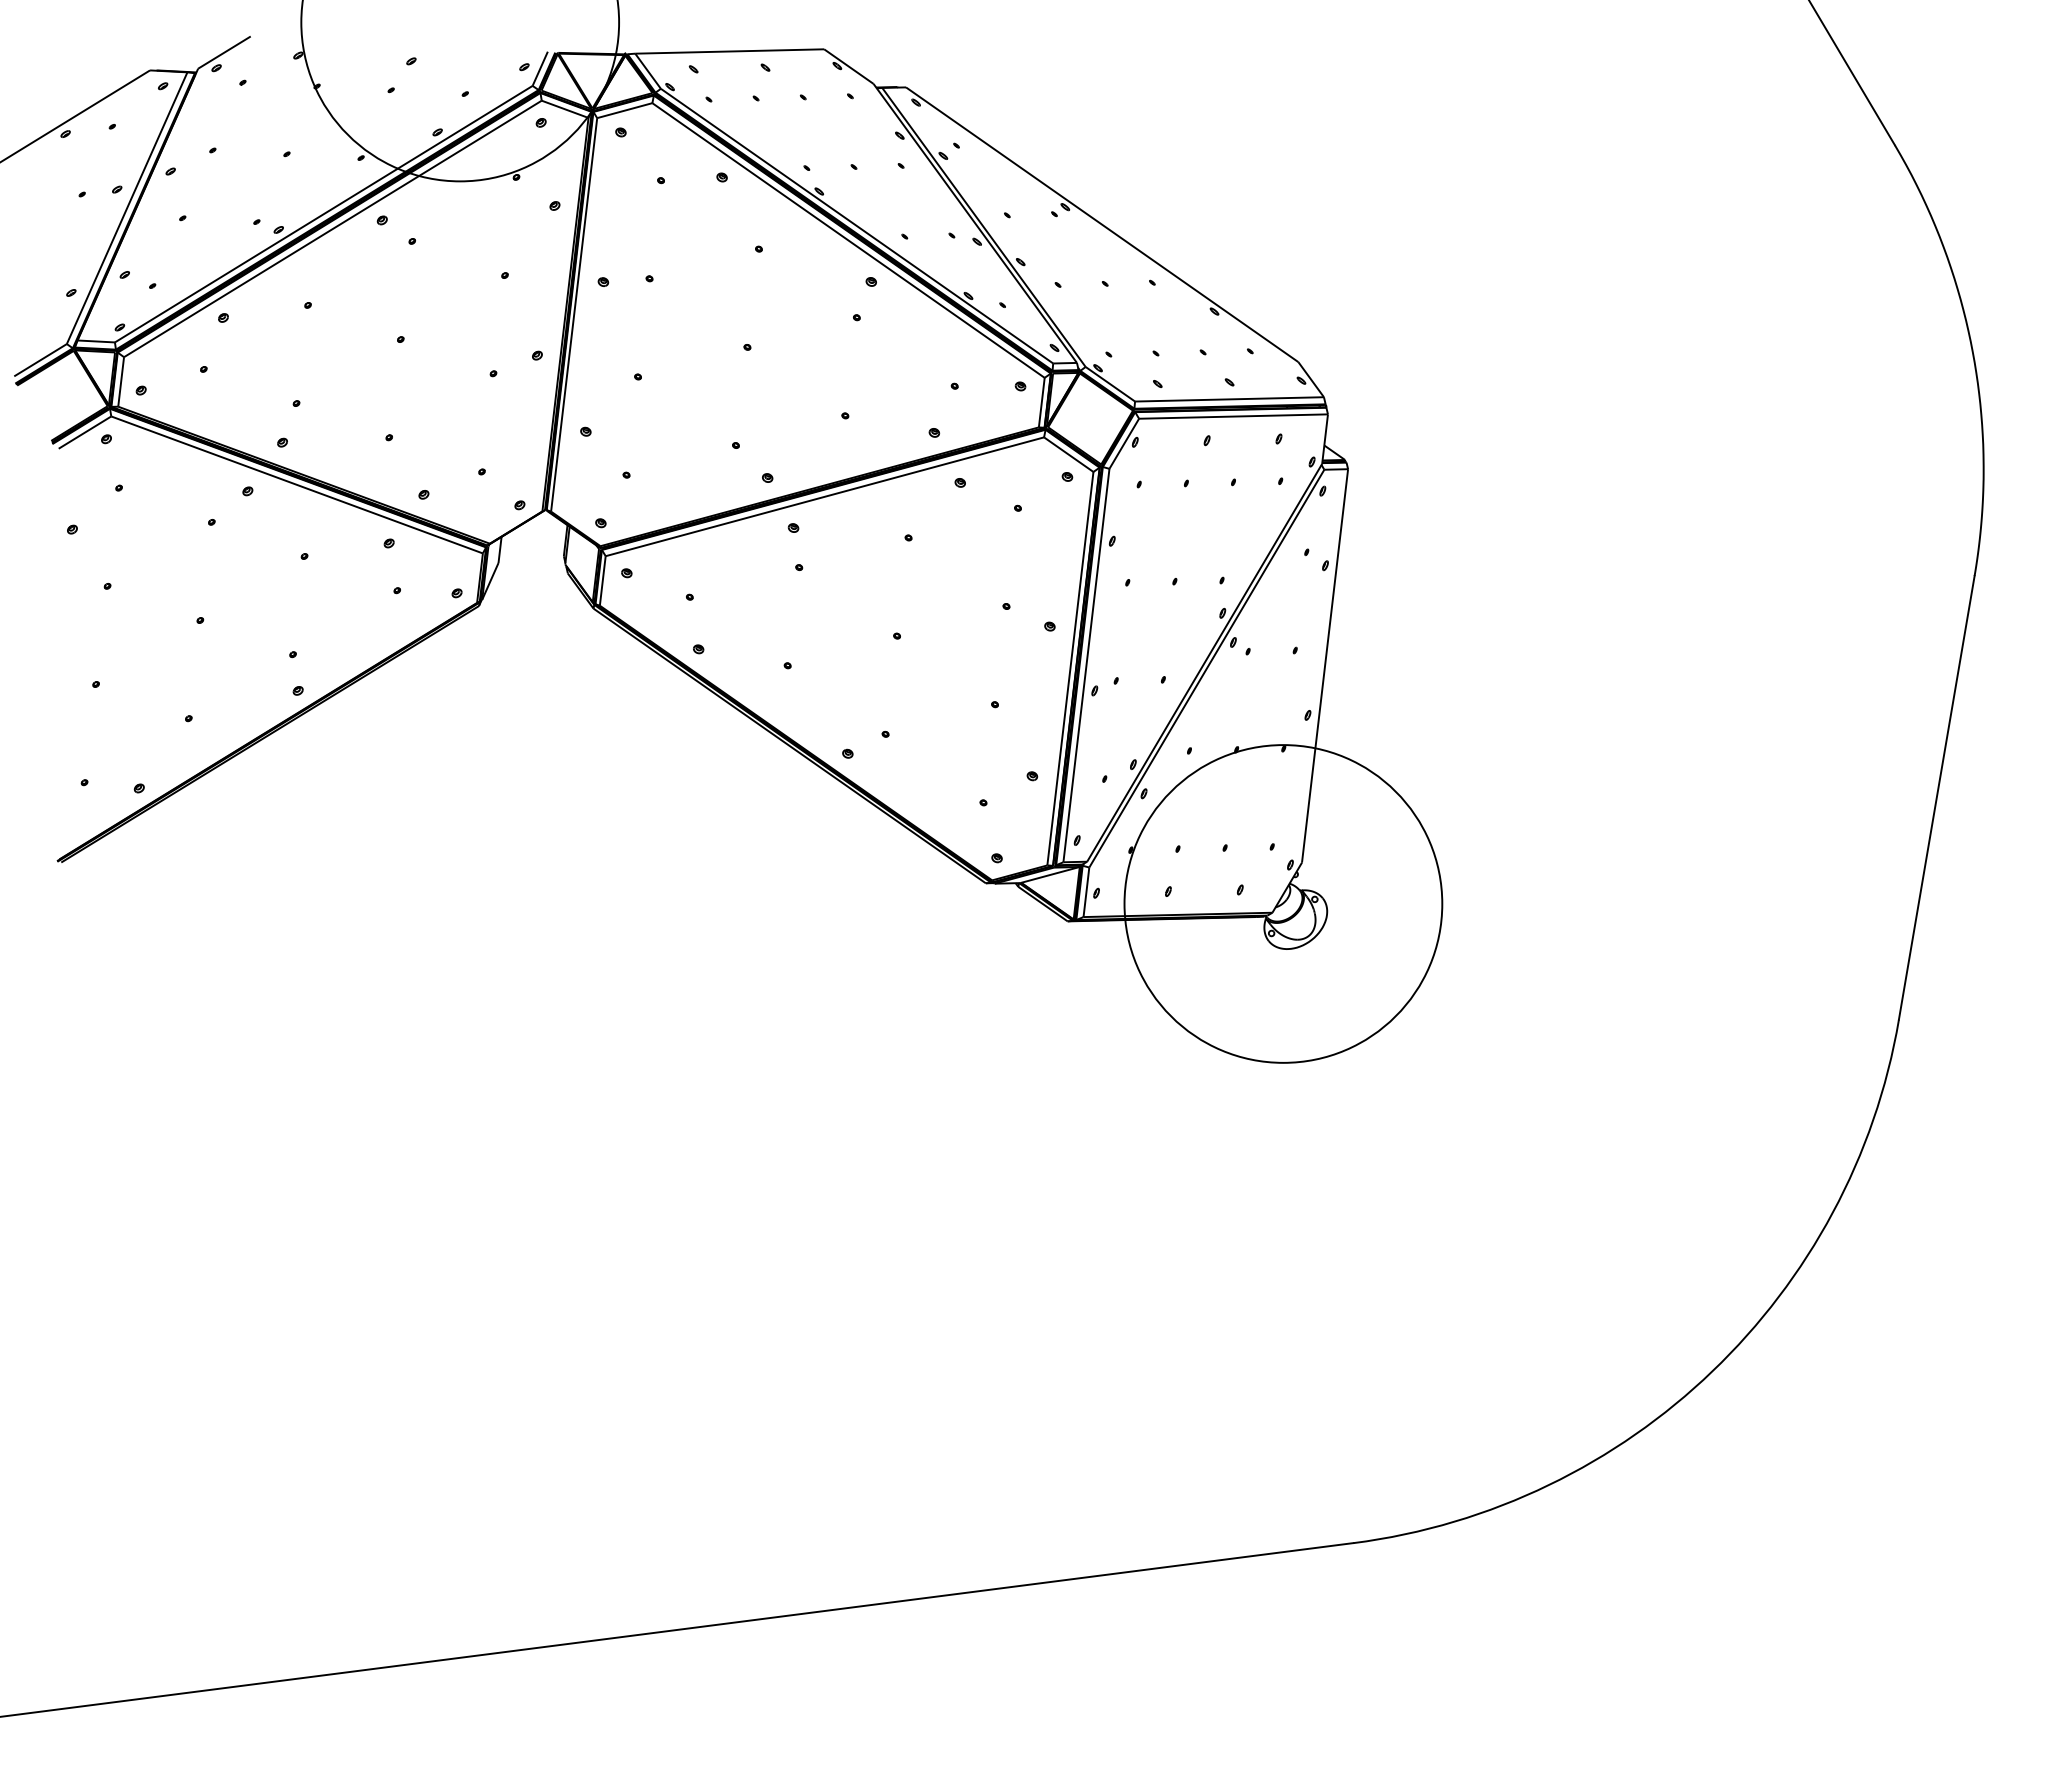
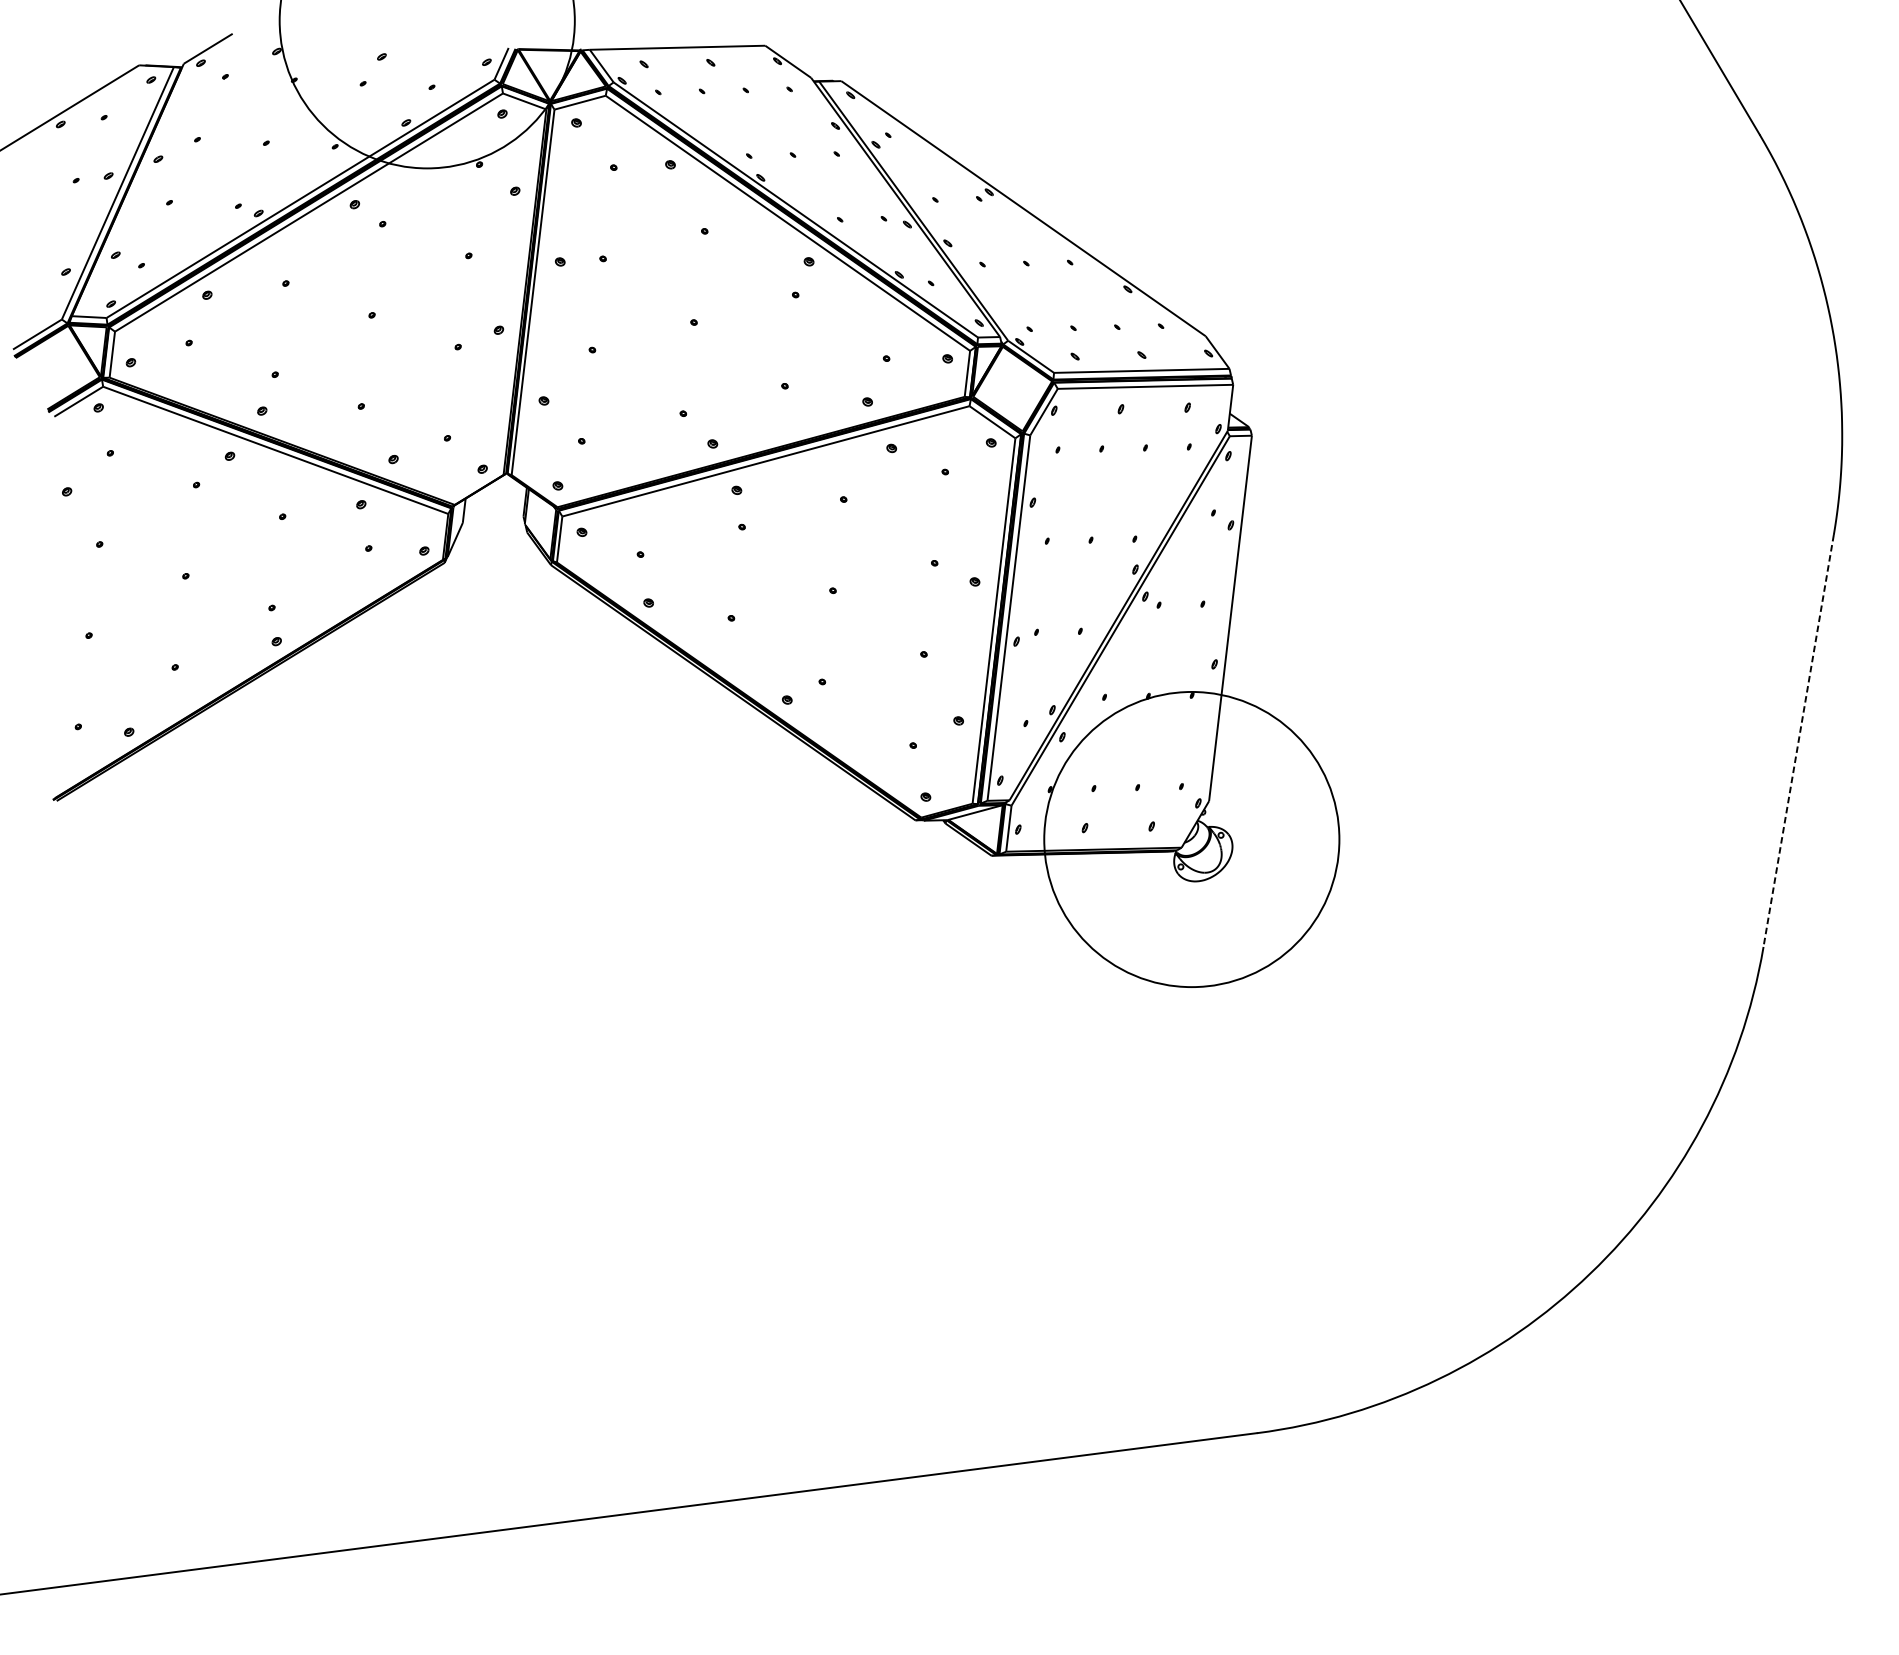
line: (1936, 797) -> (1798, 740), solid -> dashed

